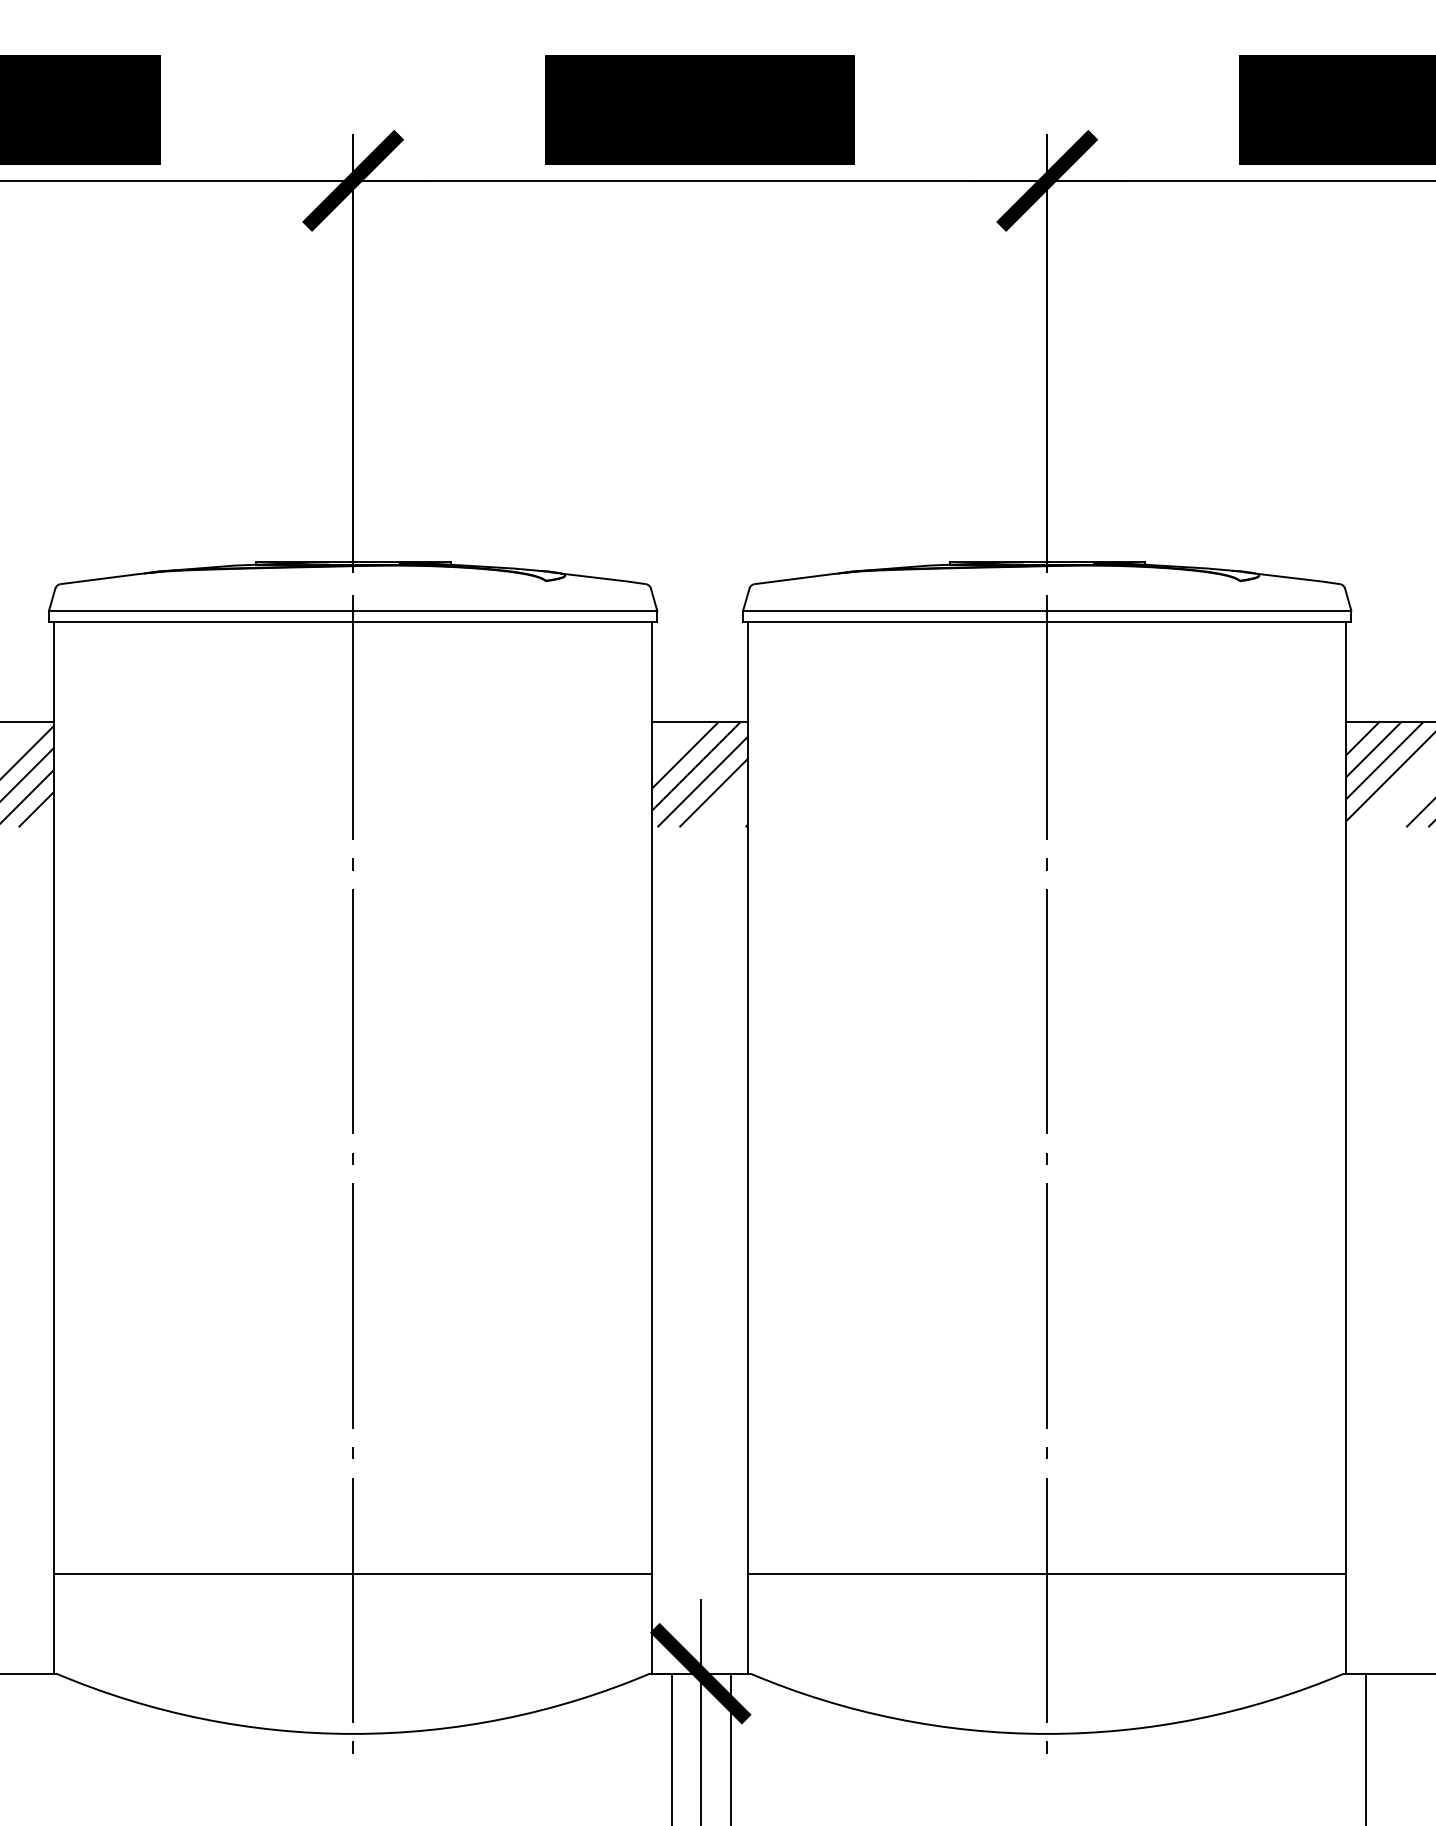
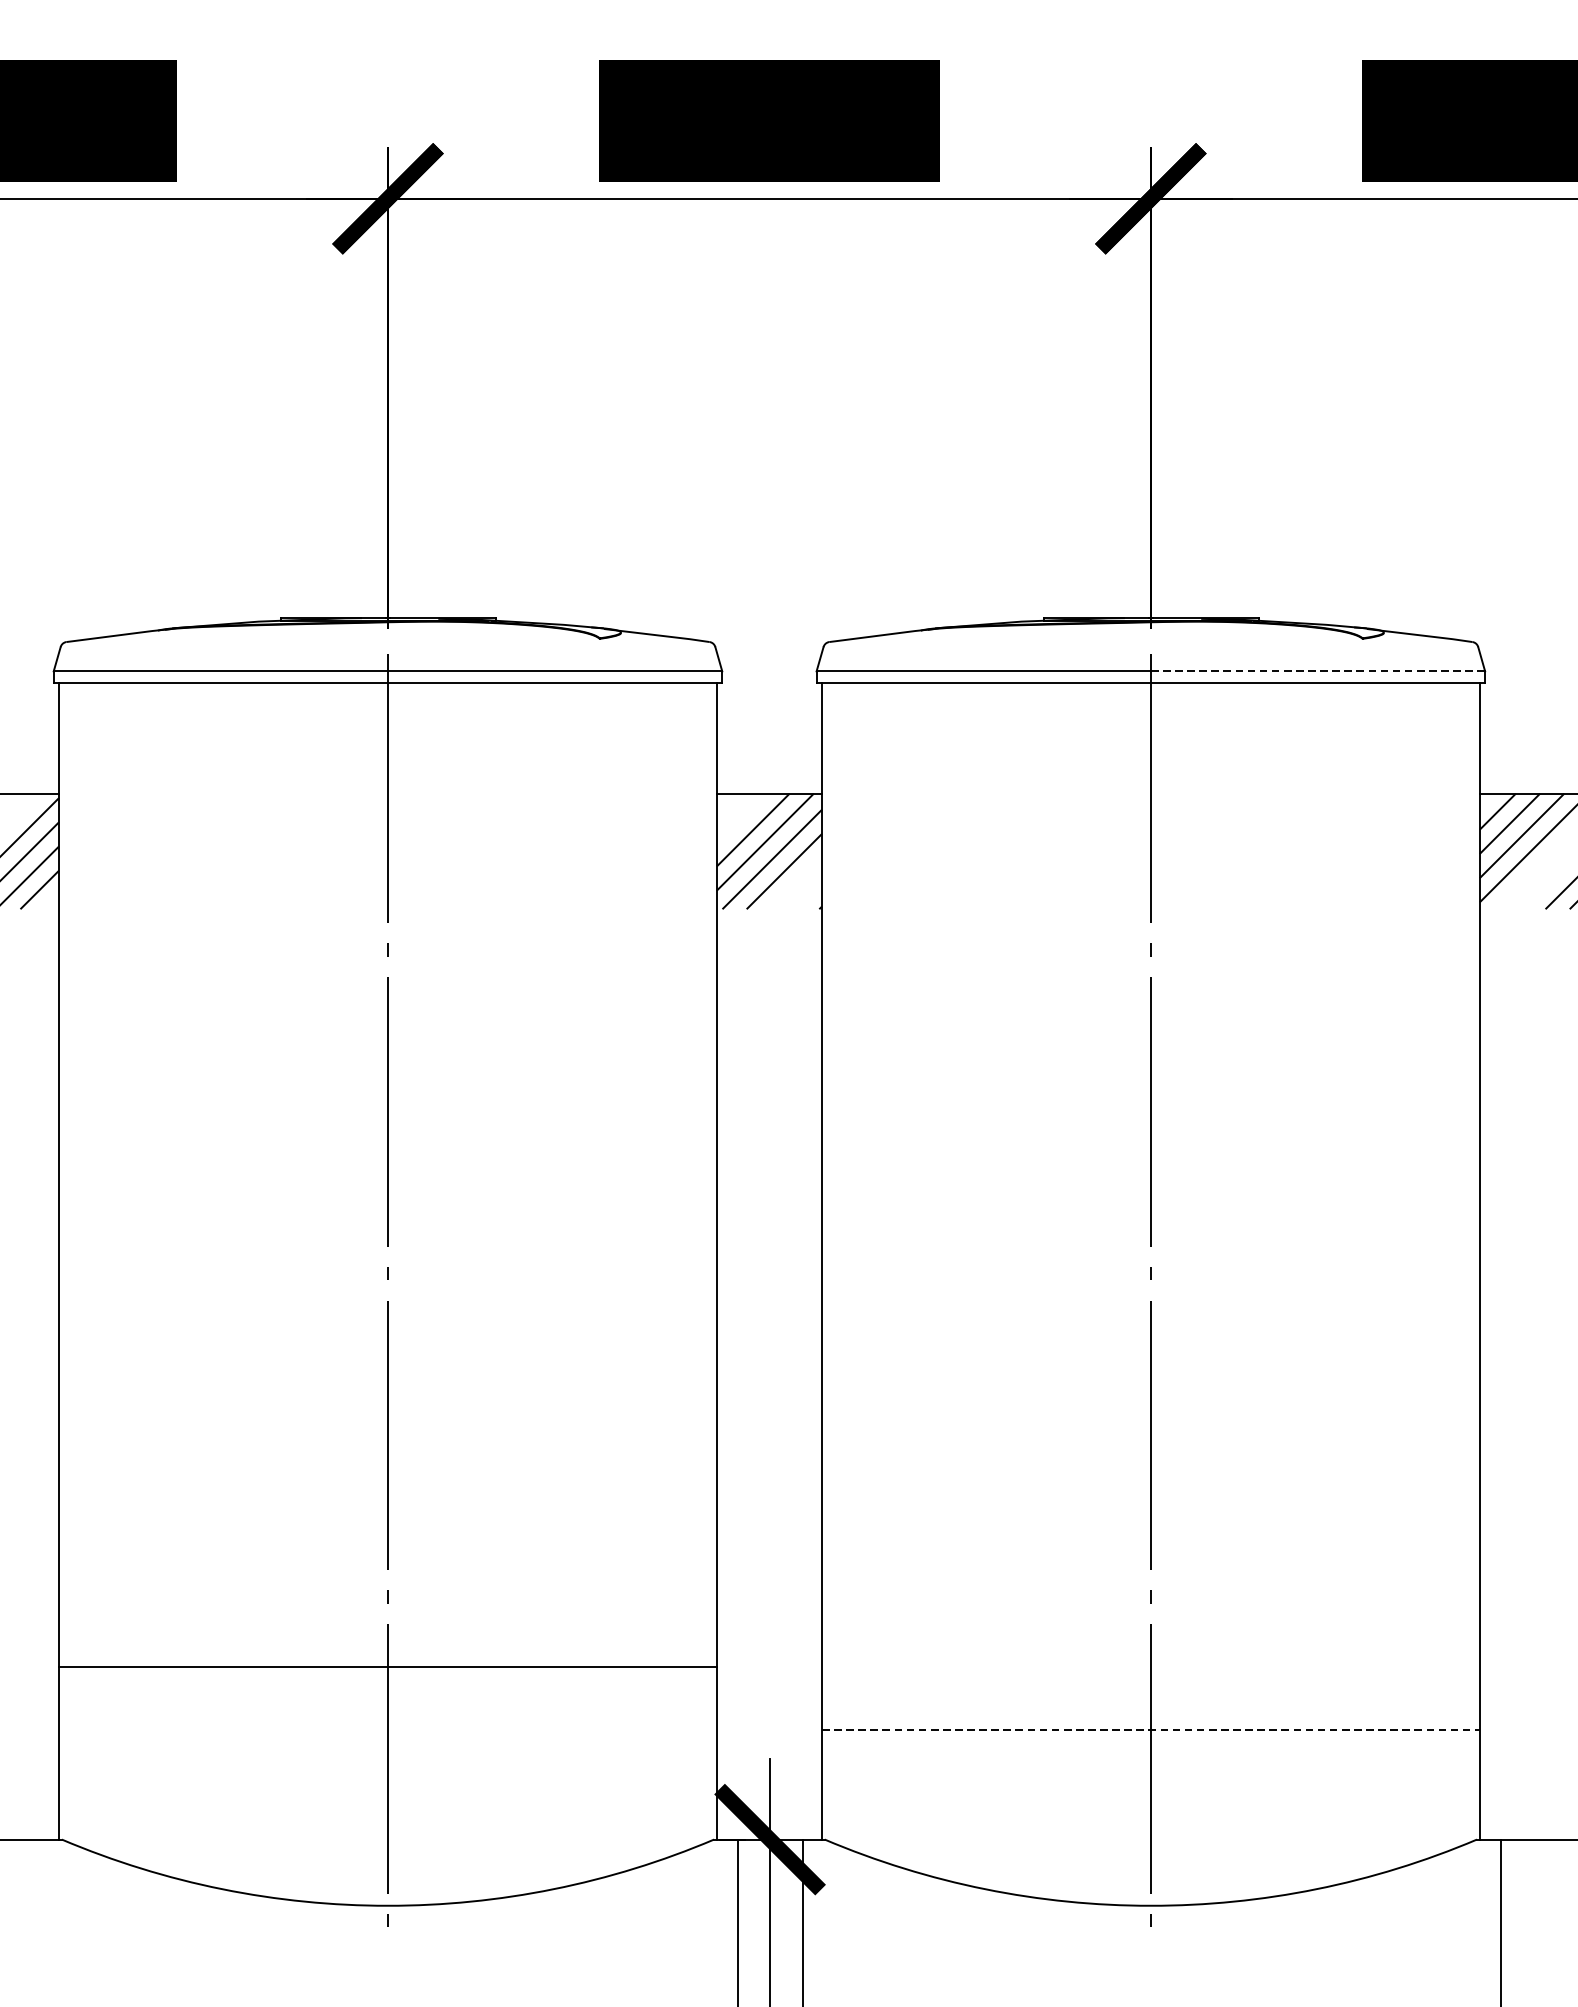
line: (1199, 610) -> (1318, 671), solid -> dashed
line: (352, 1573) -> (387, 1666), moved
line: (1047, 1573) -> (1151, 1729), solid -> dashed

